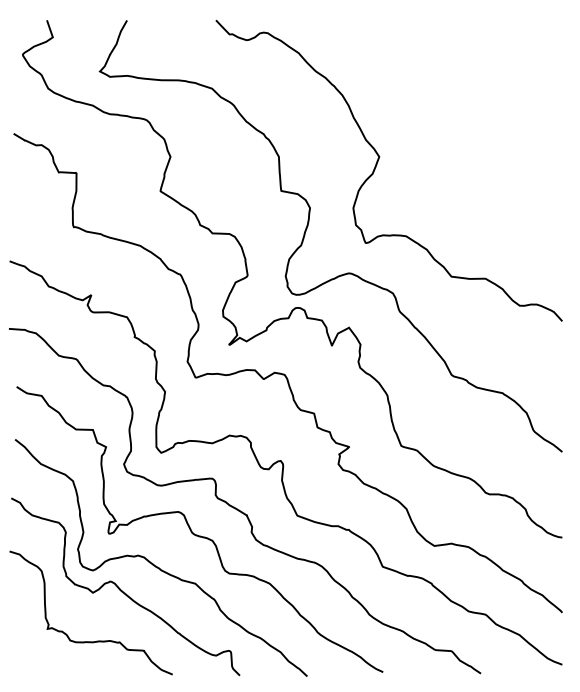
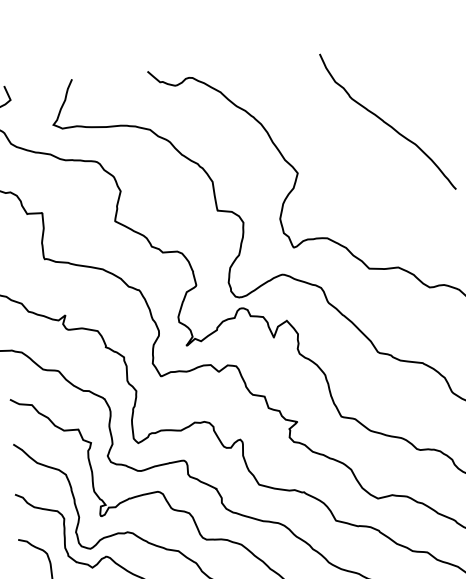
curve: (489, 108) -> (387, 122), added

